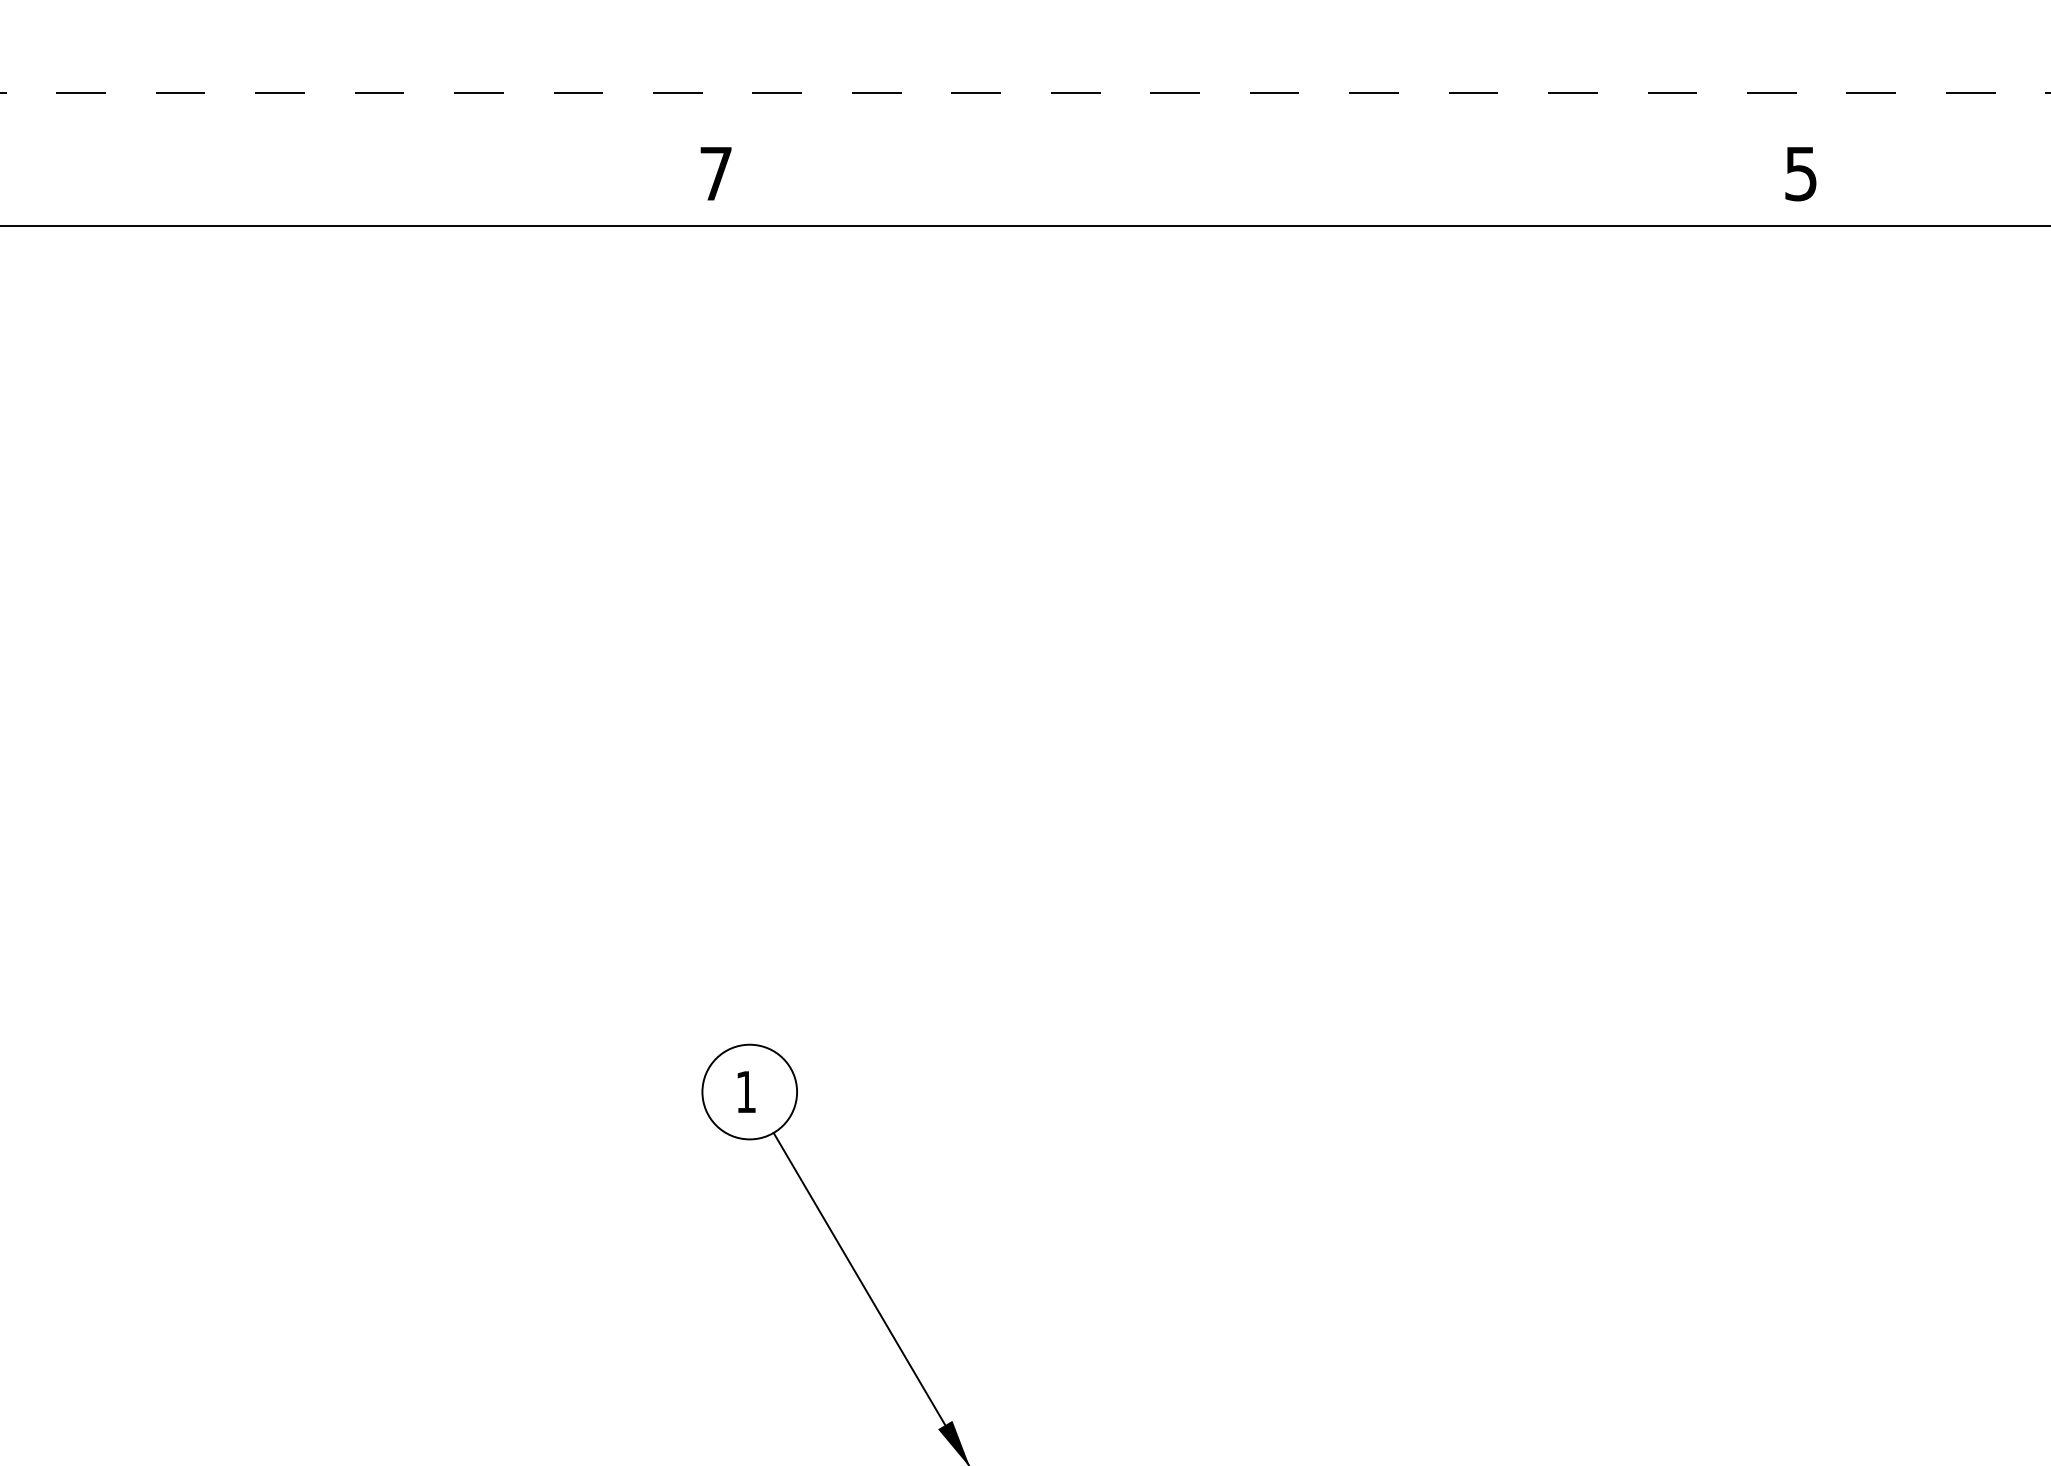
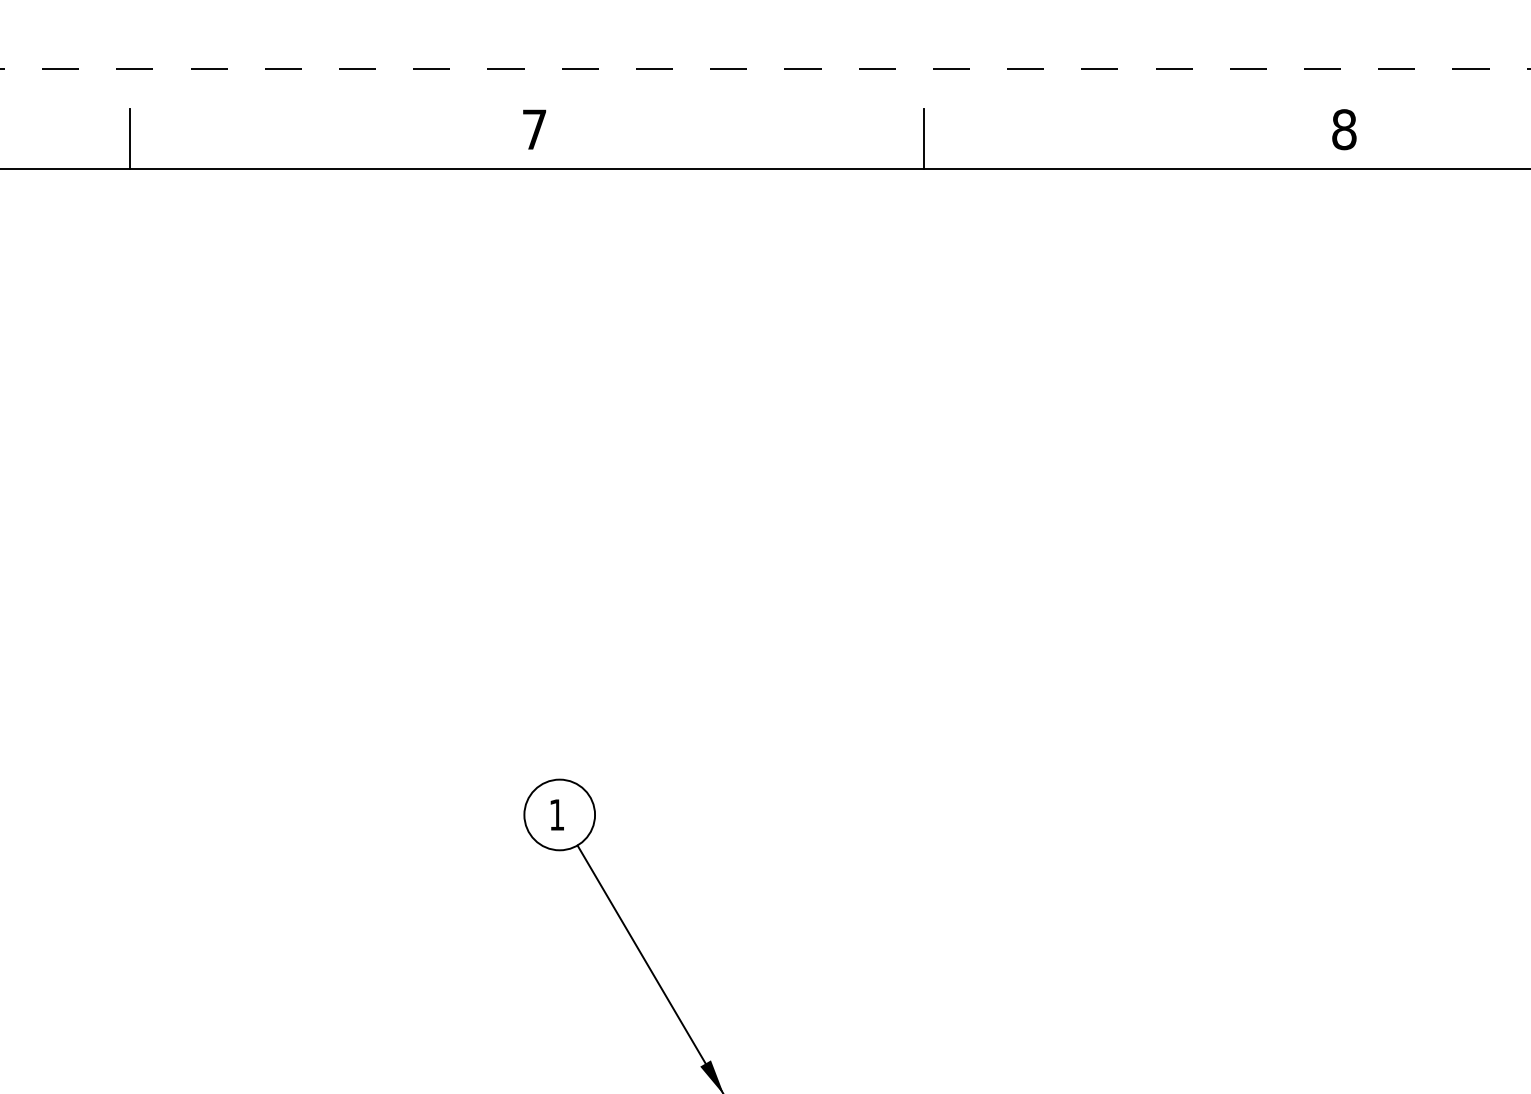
text: (1800, 173) -> (1343, 129), 5 -> 8
line: (173, 185) -> (129, 138), added
line: (1237, 185) -> (923, 138), added

